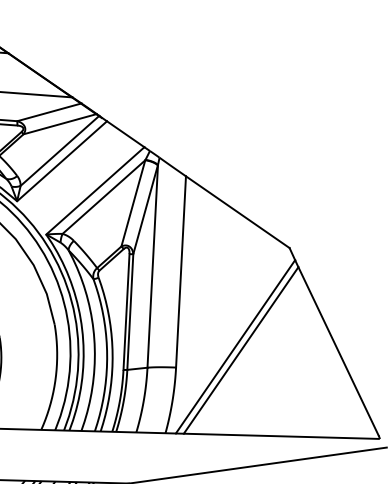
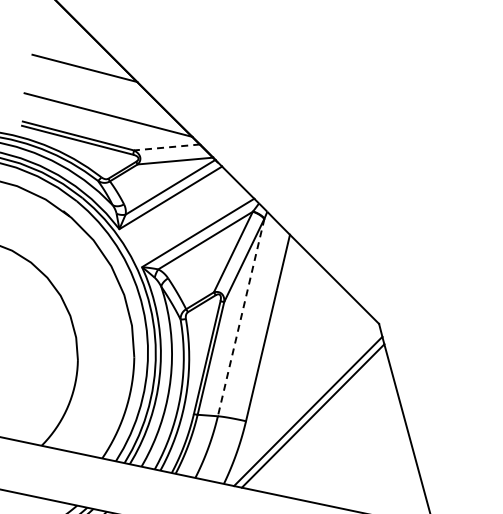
line: (48, 112) -> (166, 147), solid -> dashed
line: (153, 266) -> (241, 317), solid -> dashed

